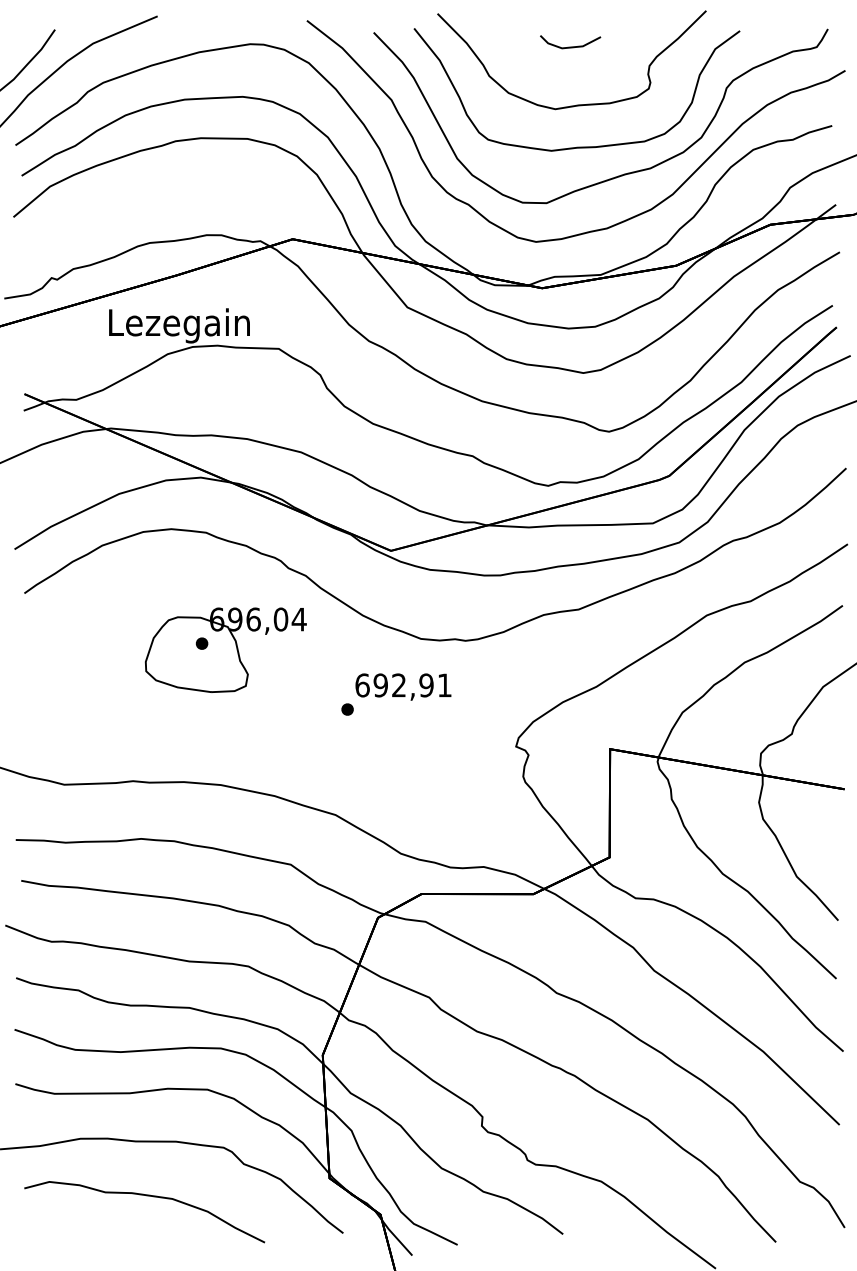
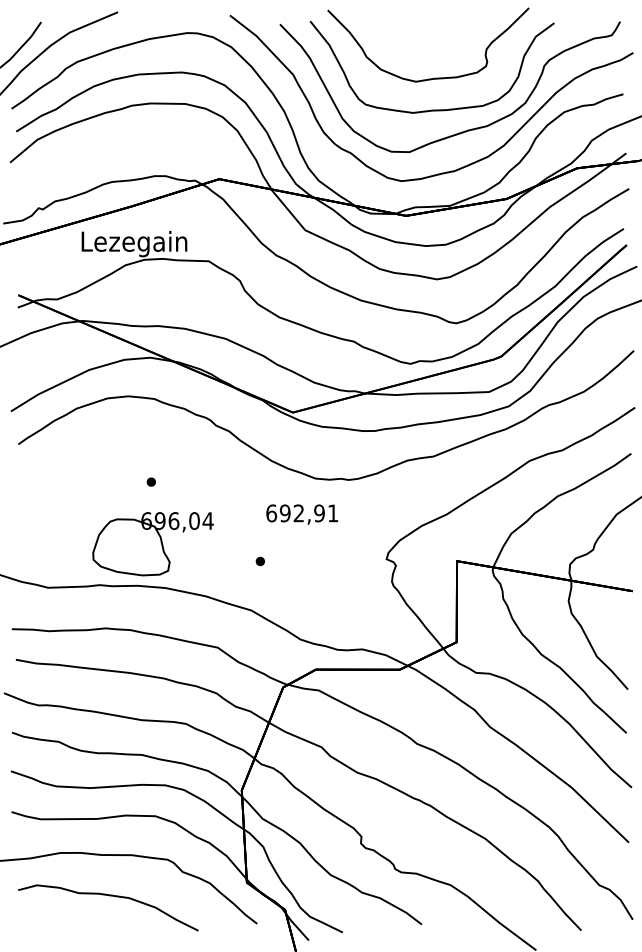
line: (570, 46) -> (427, 34), removed
part: (224, 650) -> (152, 544), moved
part: (346, 709) -> (259, 561), moved

